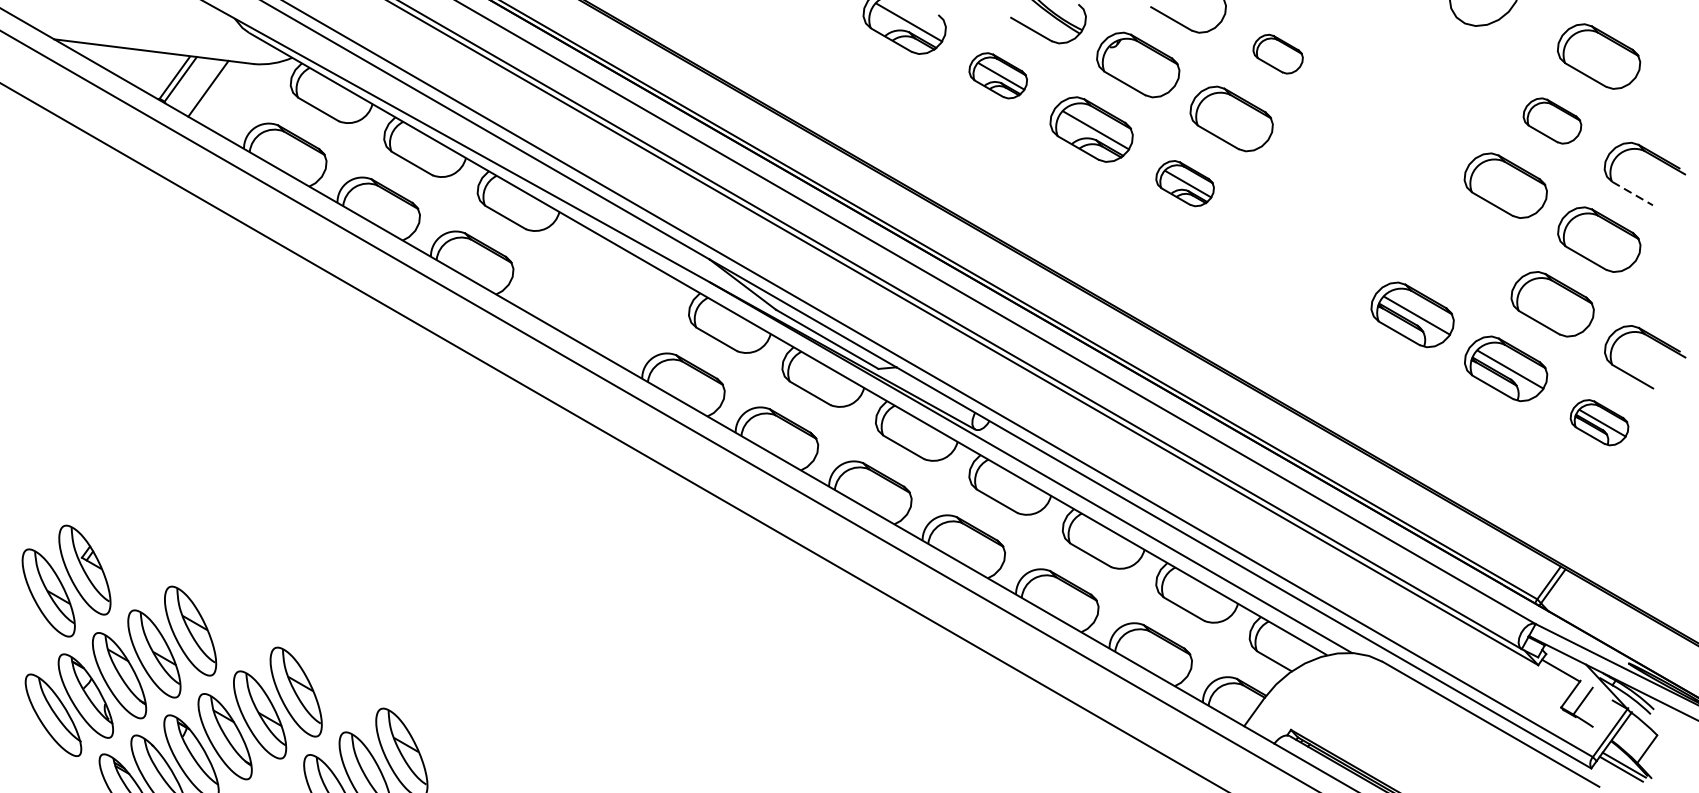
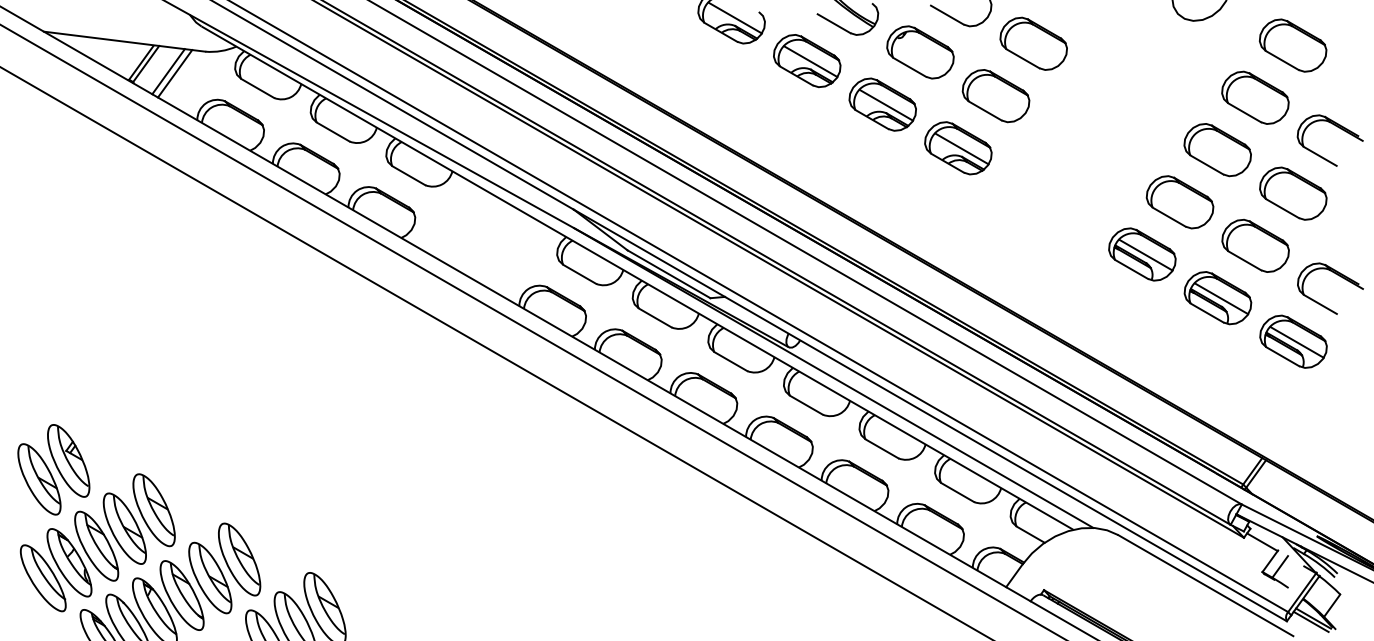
part: (1277, 53) -> (1033, 43), size x1.67
part: (998, 76) -> (807, 61), size x1.43
line: (216, 91) -> (175, 73), added
part: (1552, 120) -> (1255, 97), size x1.43
part: (1185, 183) -> (958, 148), size x1.43
line: (1632, 193) -> (1320, 156), dashed -> solid
part: (1458, 250) -> (1179, 202), added
part: (1599, 422) -> (1293, 341), size x1.43

